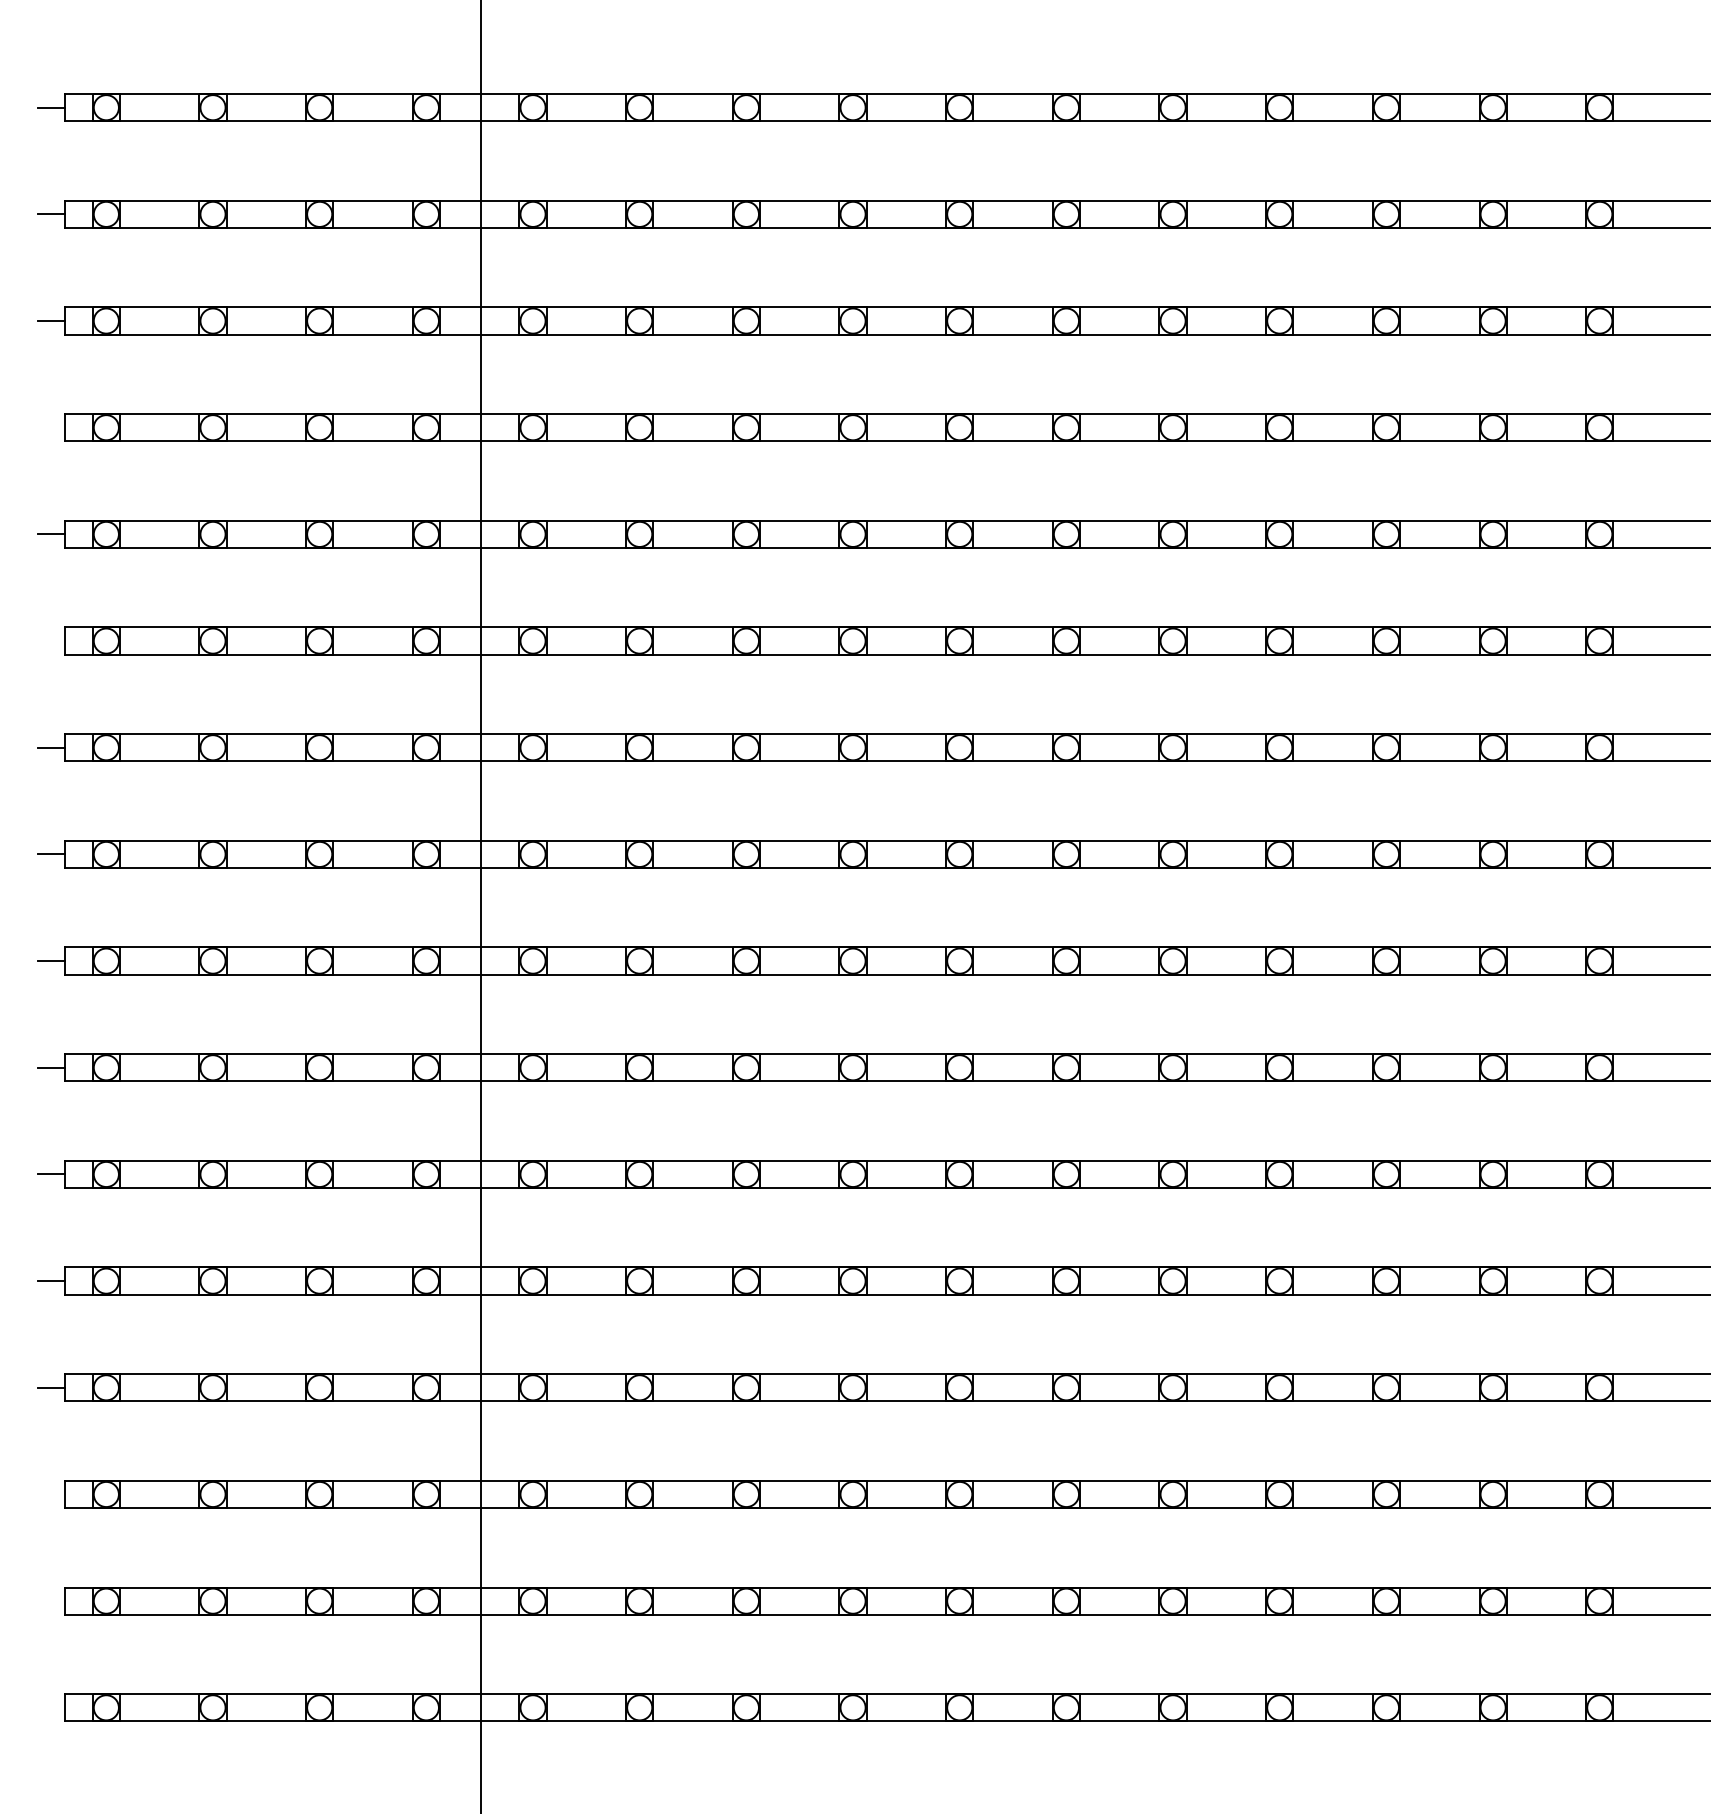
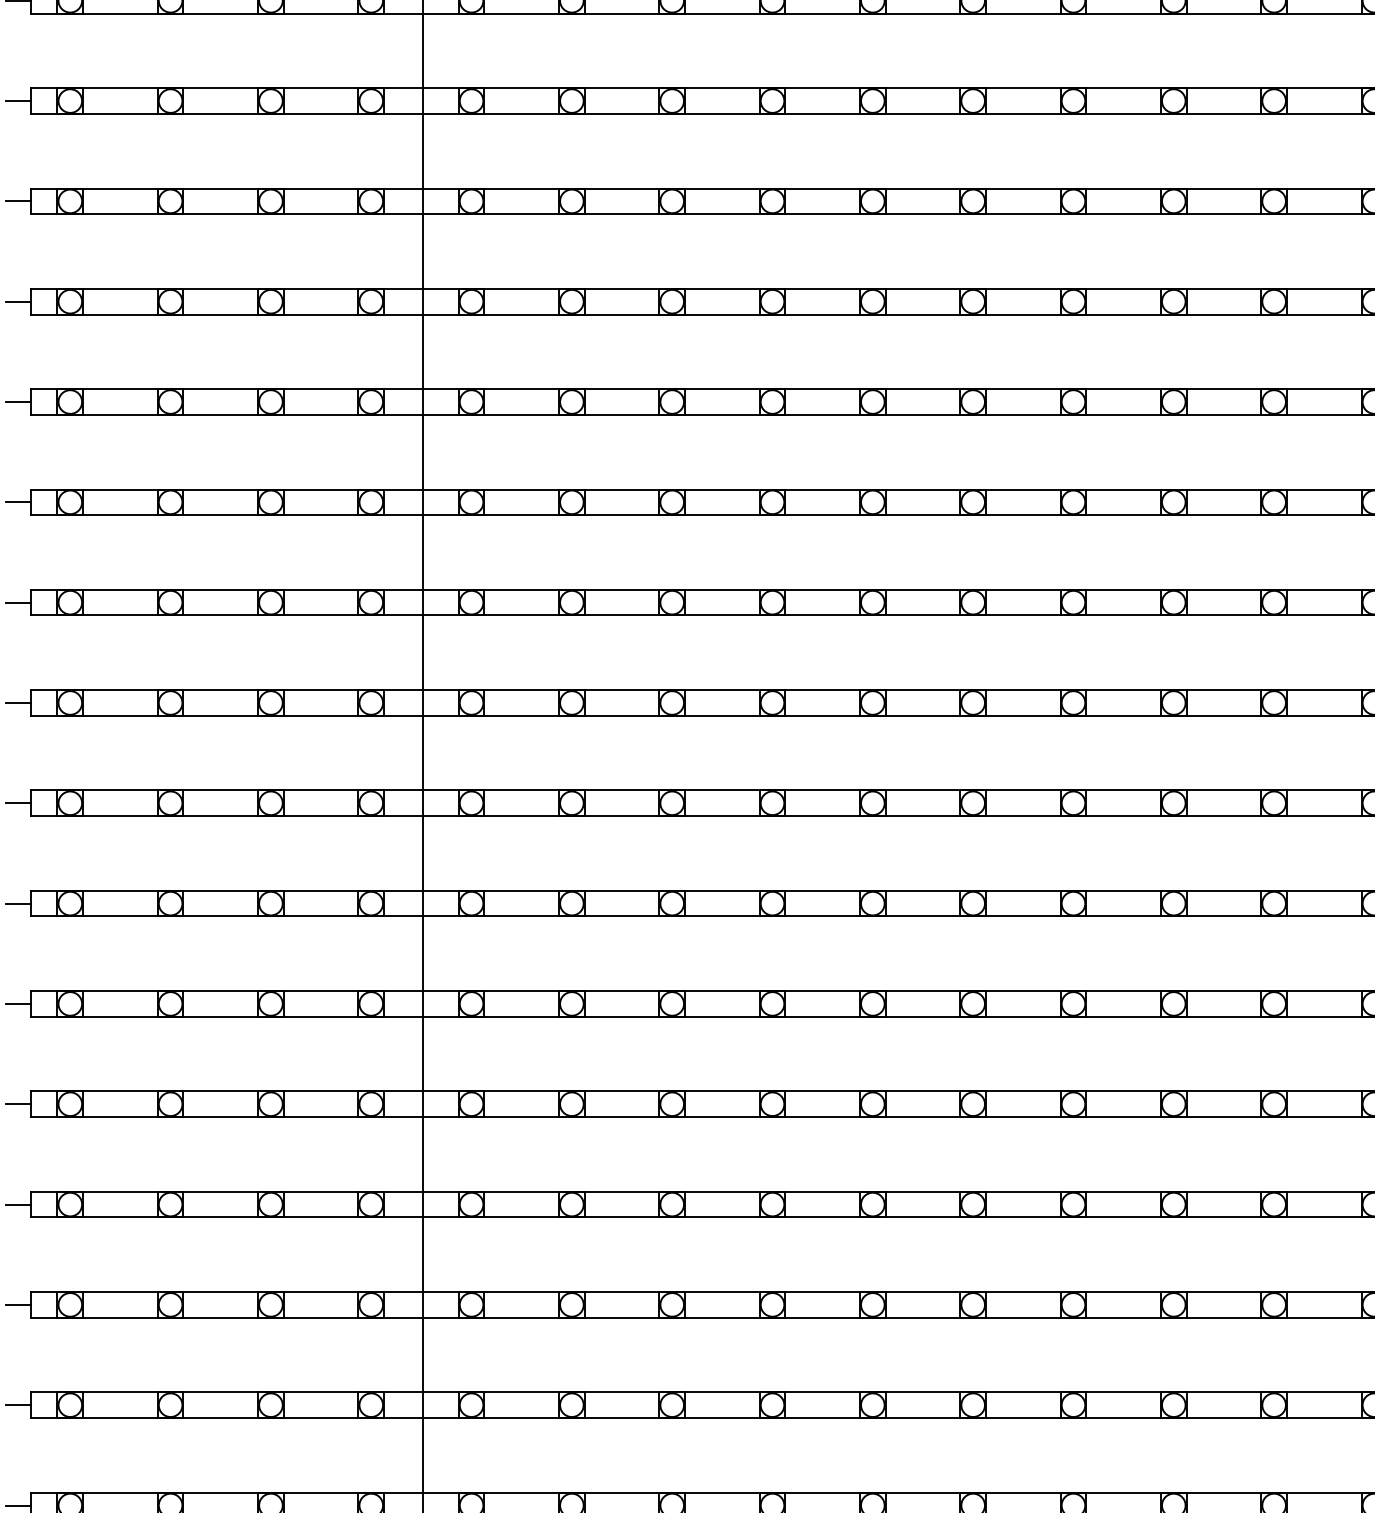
line: (50, 427) -> (17, 301), added
line: (50, 641) -> (17, 502), added
line: (50, 1494) -> (17, 1304), added
line: (50, 1601) -> (17, 1405), added
line: (50, 1707) -> (17, 1505), added

